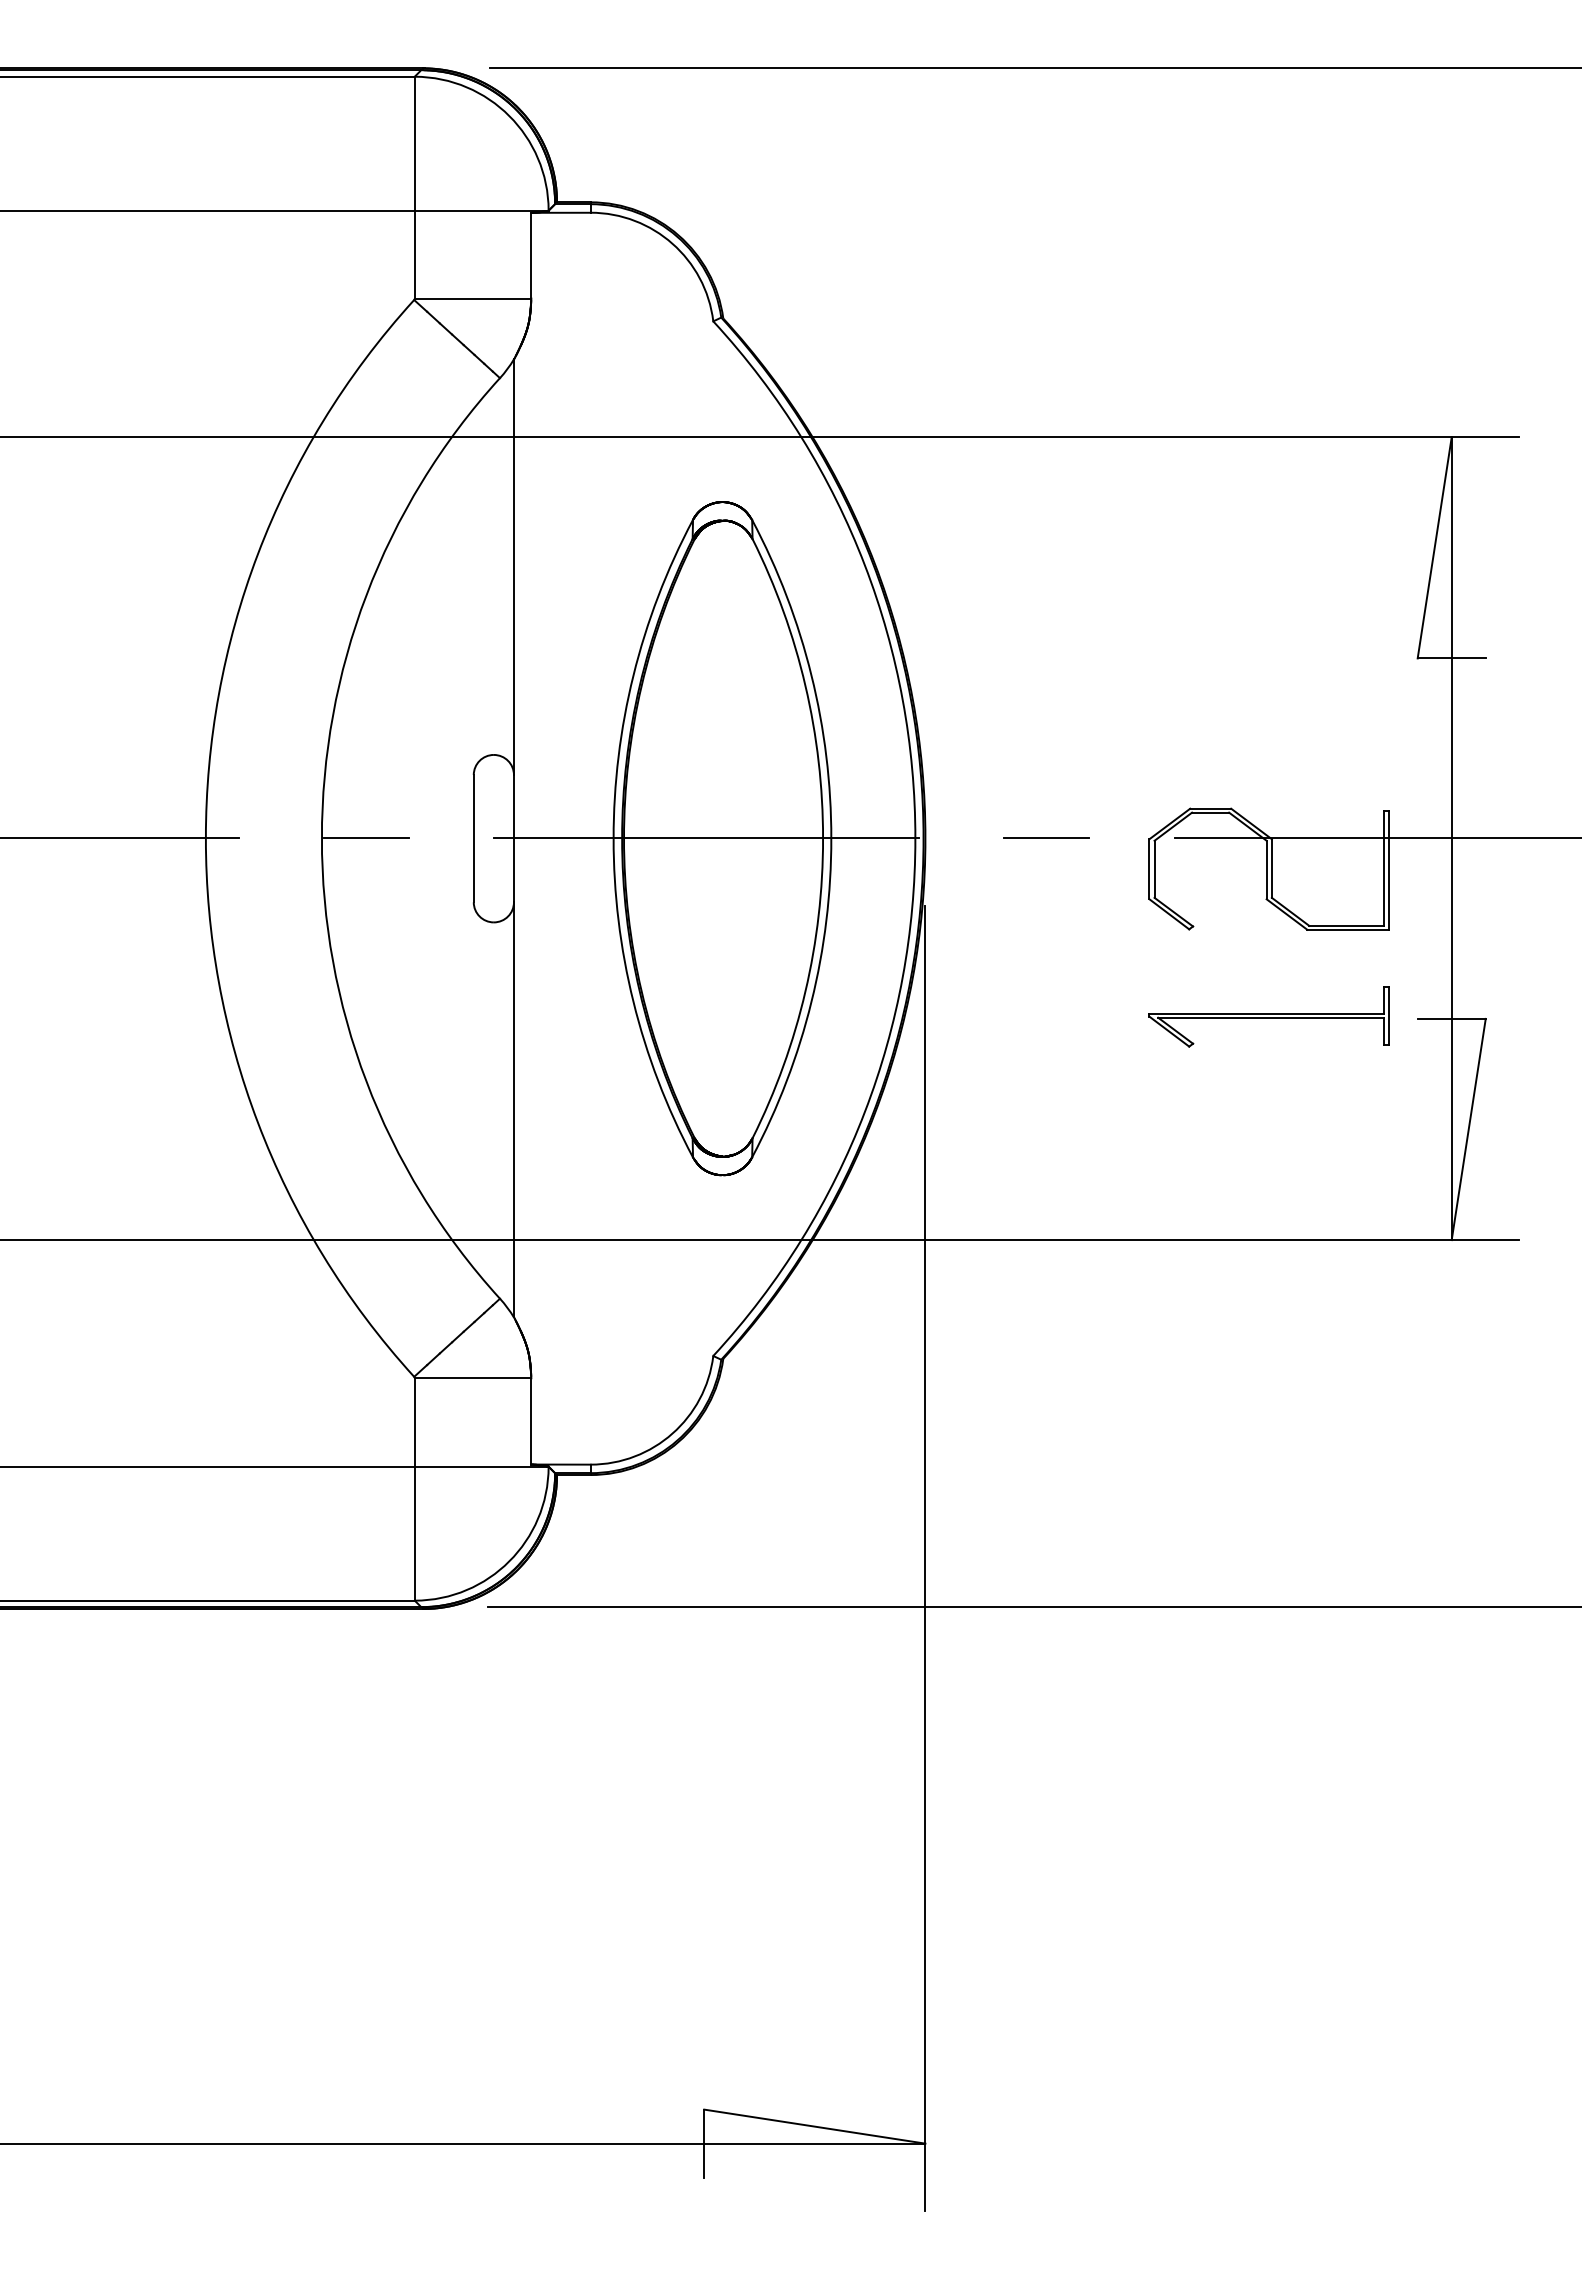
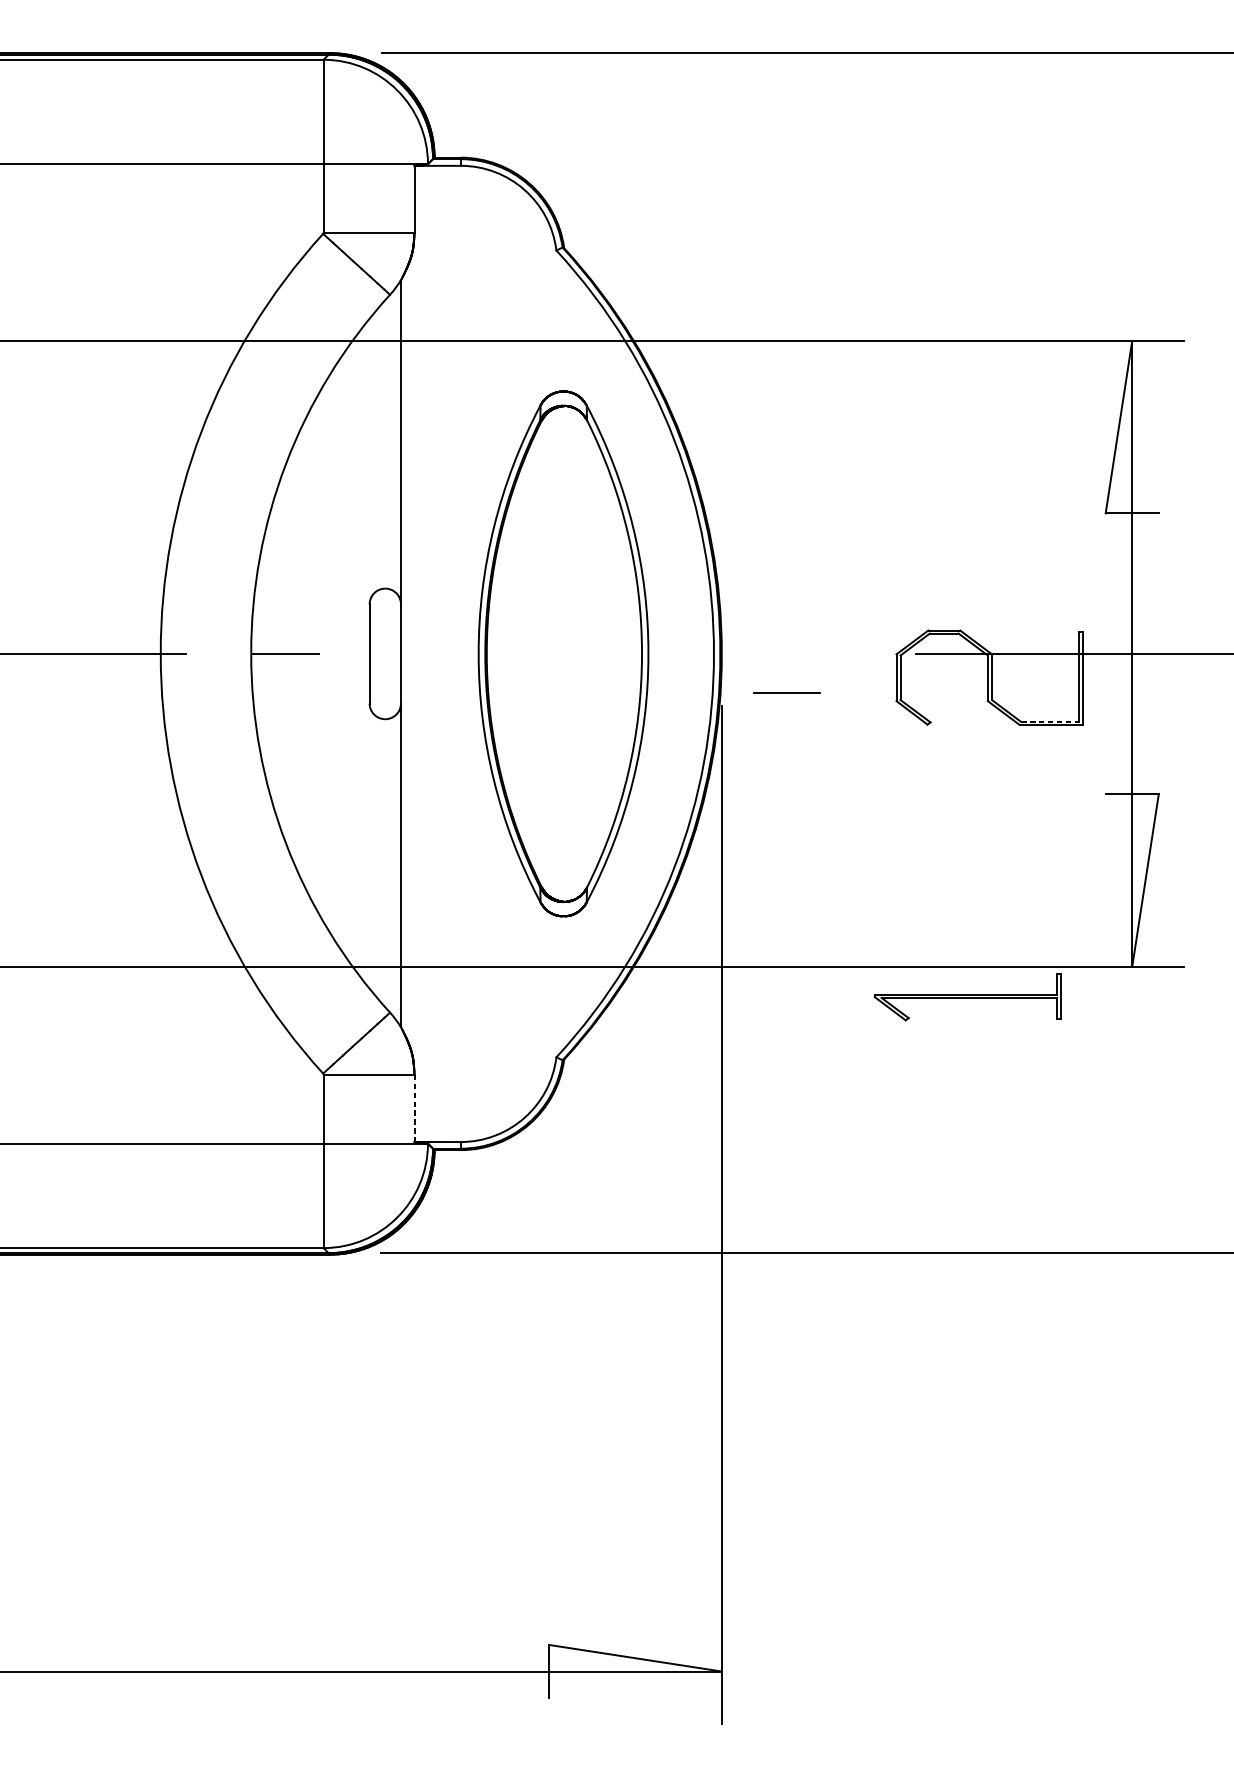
line: (1046, 837) -> (786, 691), moved
line: (706, 838) -> (551, 653), removed
line: (1347, 925) -> (1050, 721), solid -> dashed
part: (1268, 1016) -> (967, 996), moved
line: (531, 1421) -> (414, 1108), solid -> dashed

